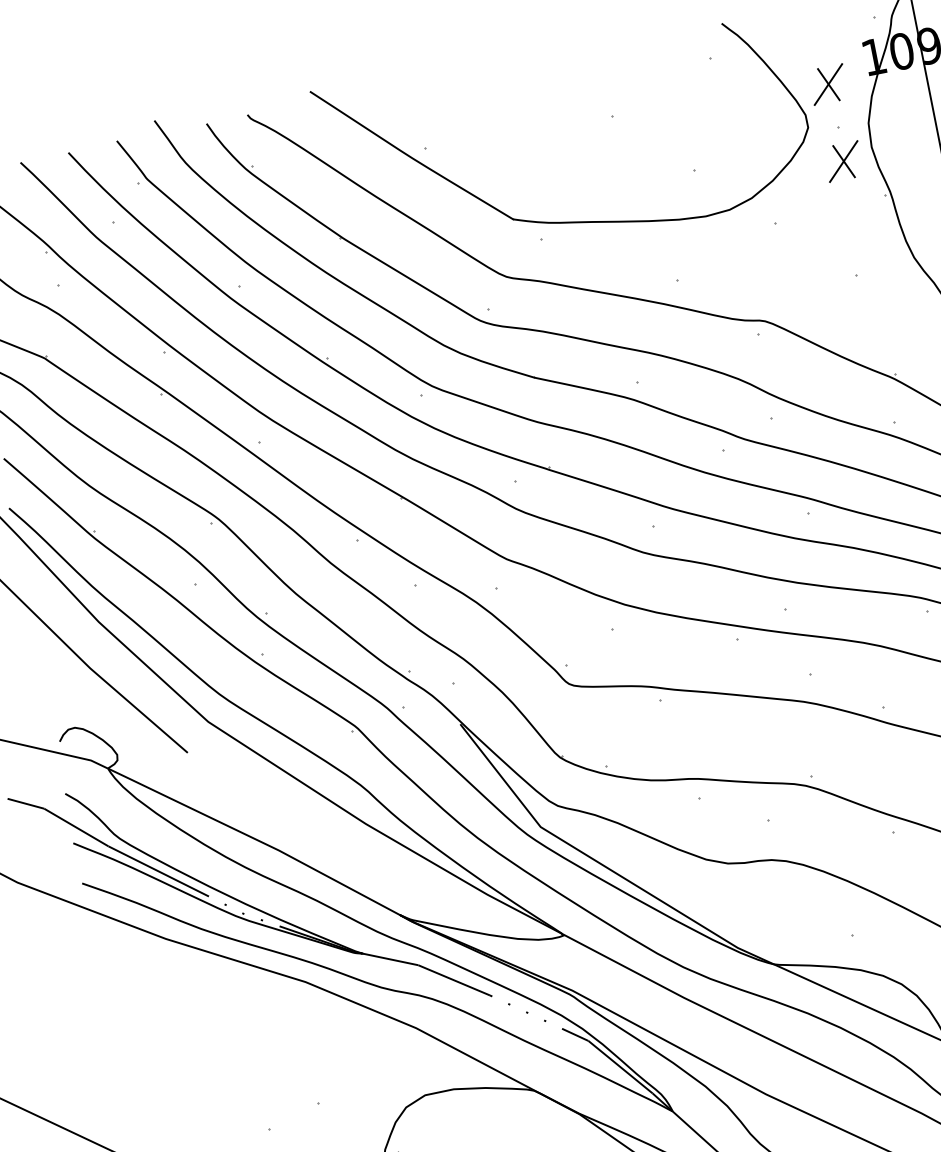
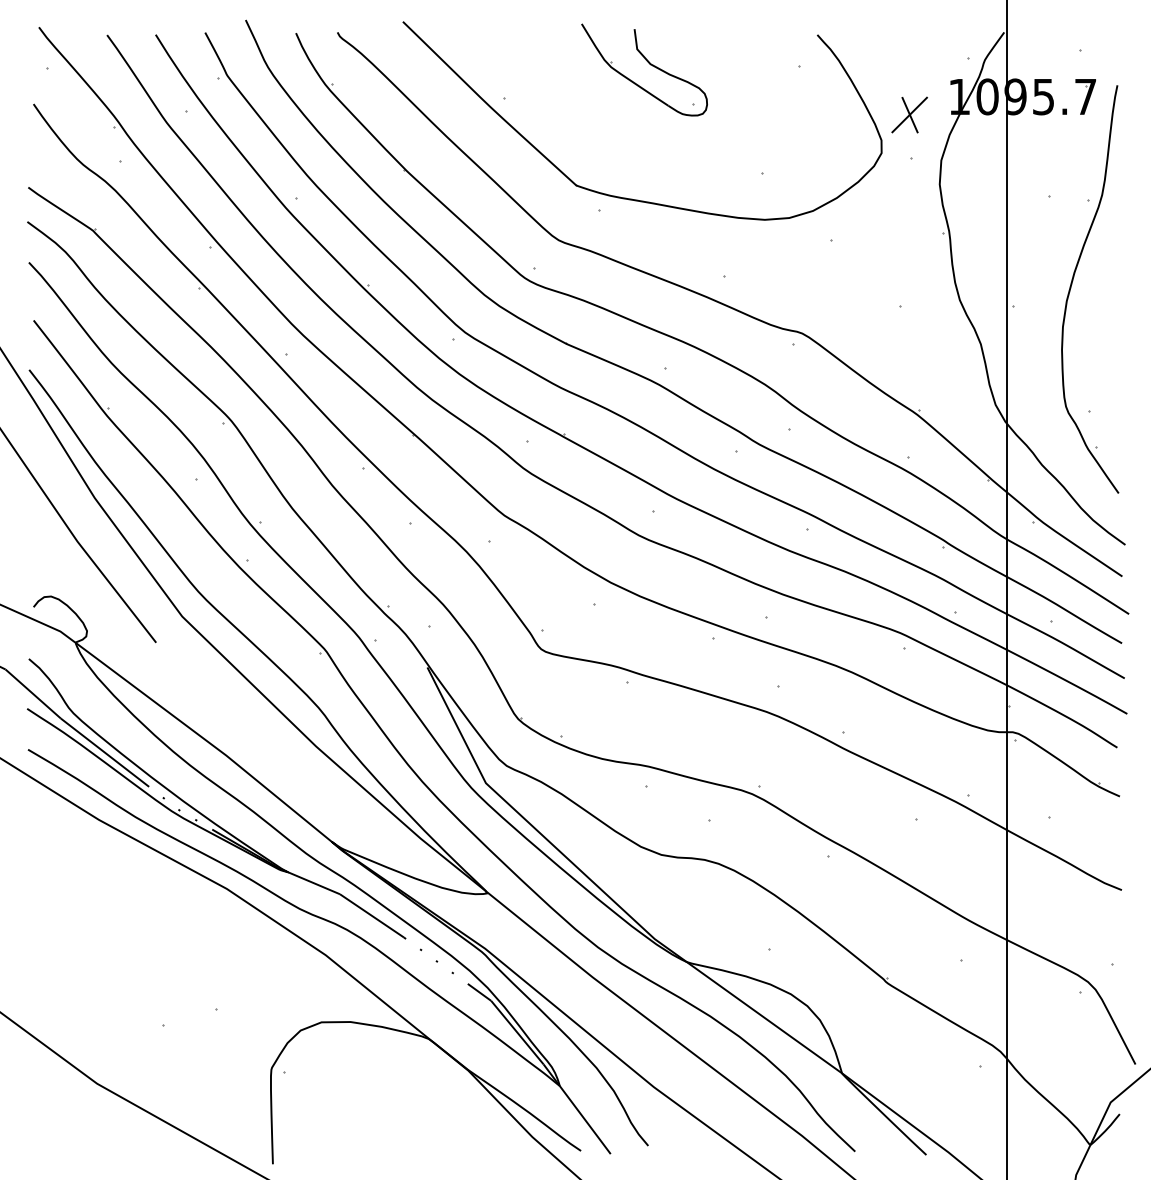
part: (561, 85) -> (649, 64), added
part: (843, 161) -> (909, 192), removed

